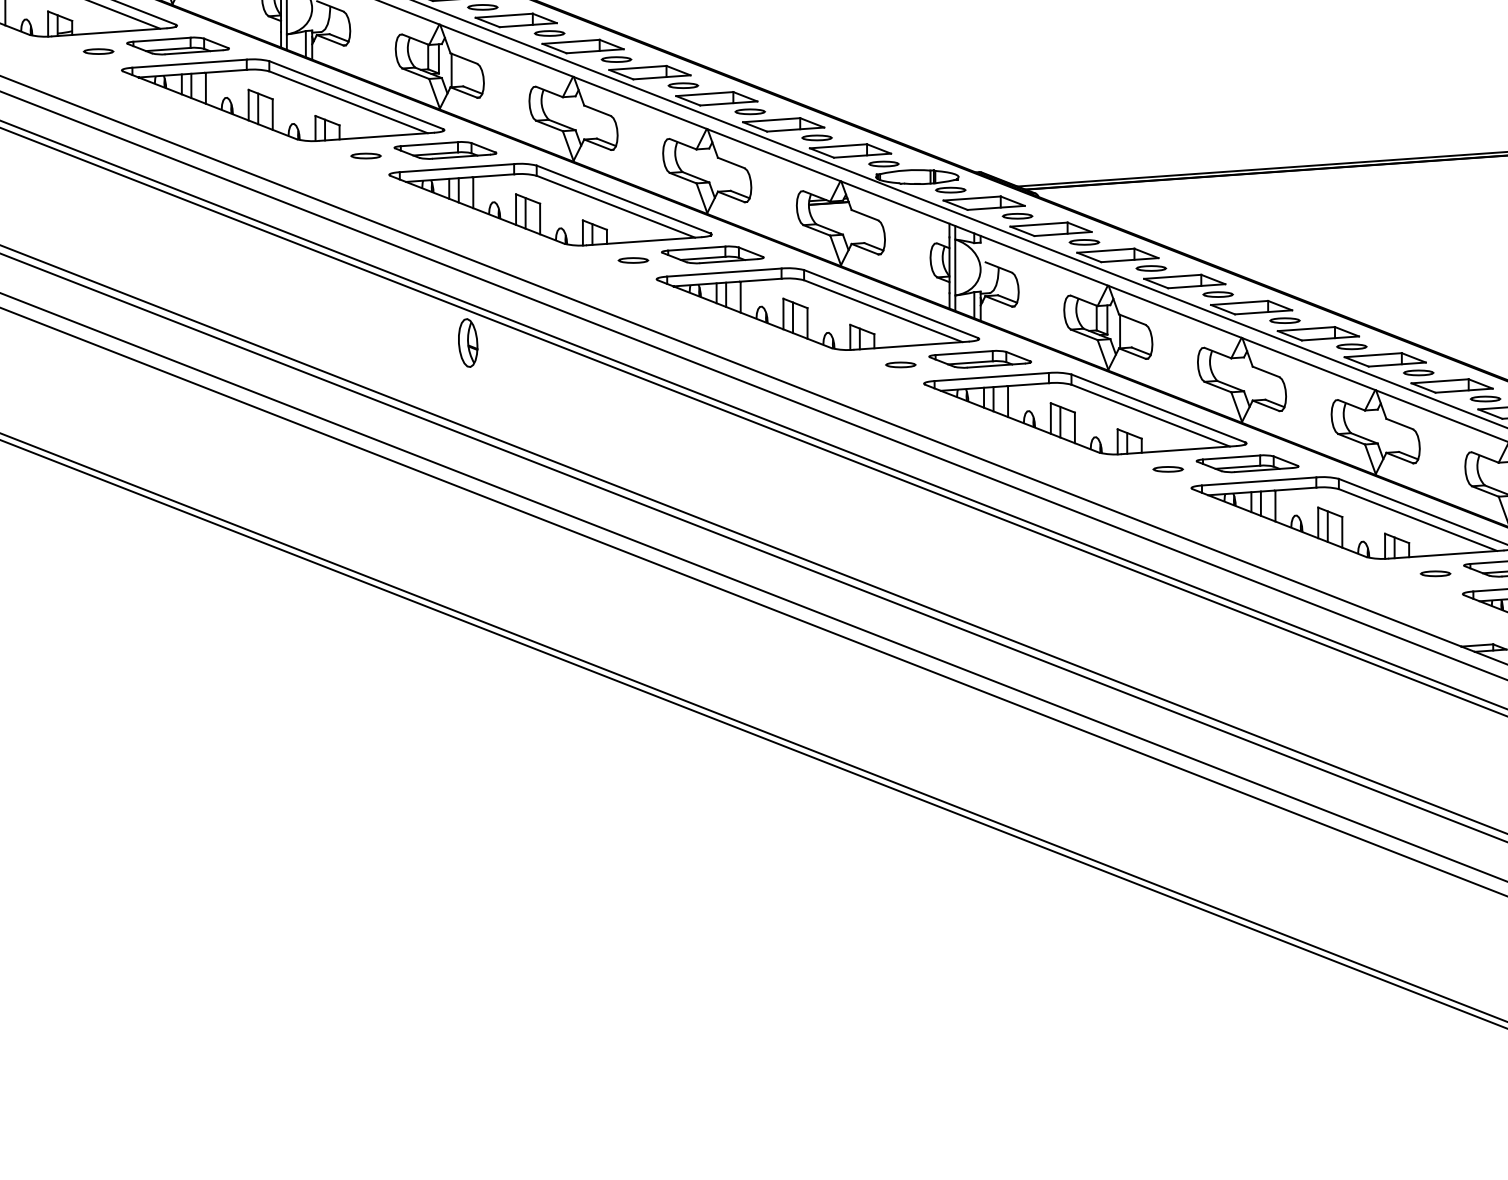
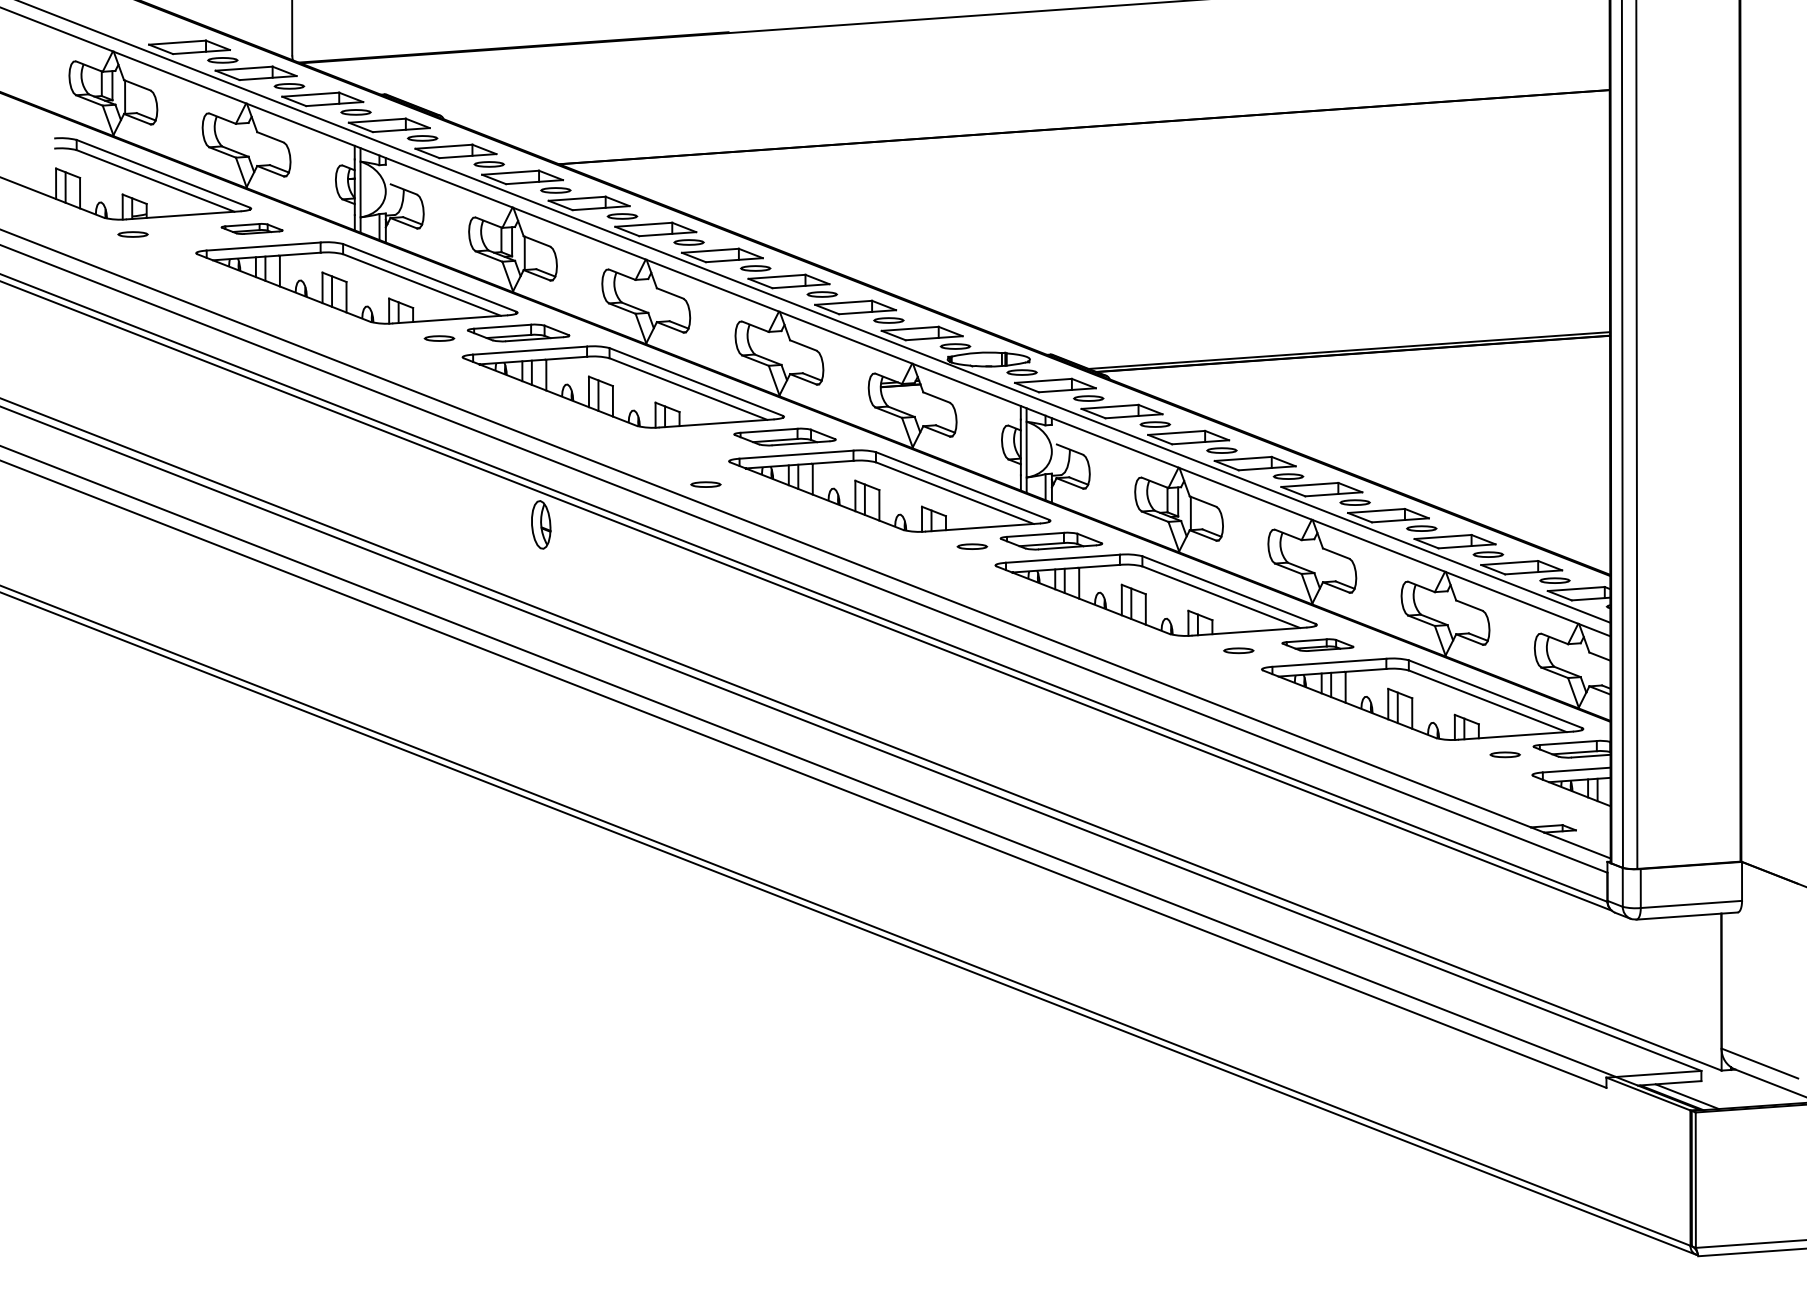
part: (177, 45) -> (251, 228), size x0.6
part: (98, 51) -> (132, 234), moved
part: (633, 260) -> (705, 484), moved
part: (1247, 463) -> (1317, 644), size x0.7

